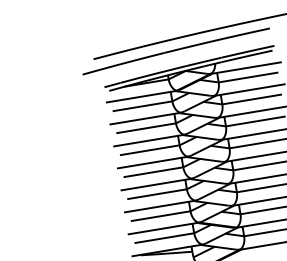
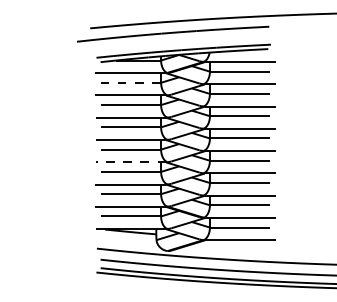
line: (143, 105) -> (131, 82), solid -> dashed
line: (155, 185) -> (130, 162), solid -> dashed

